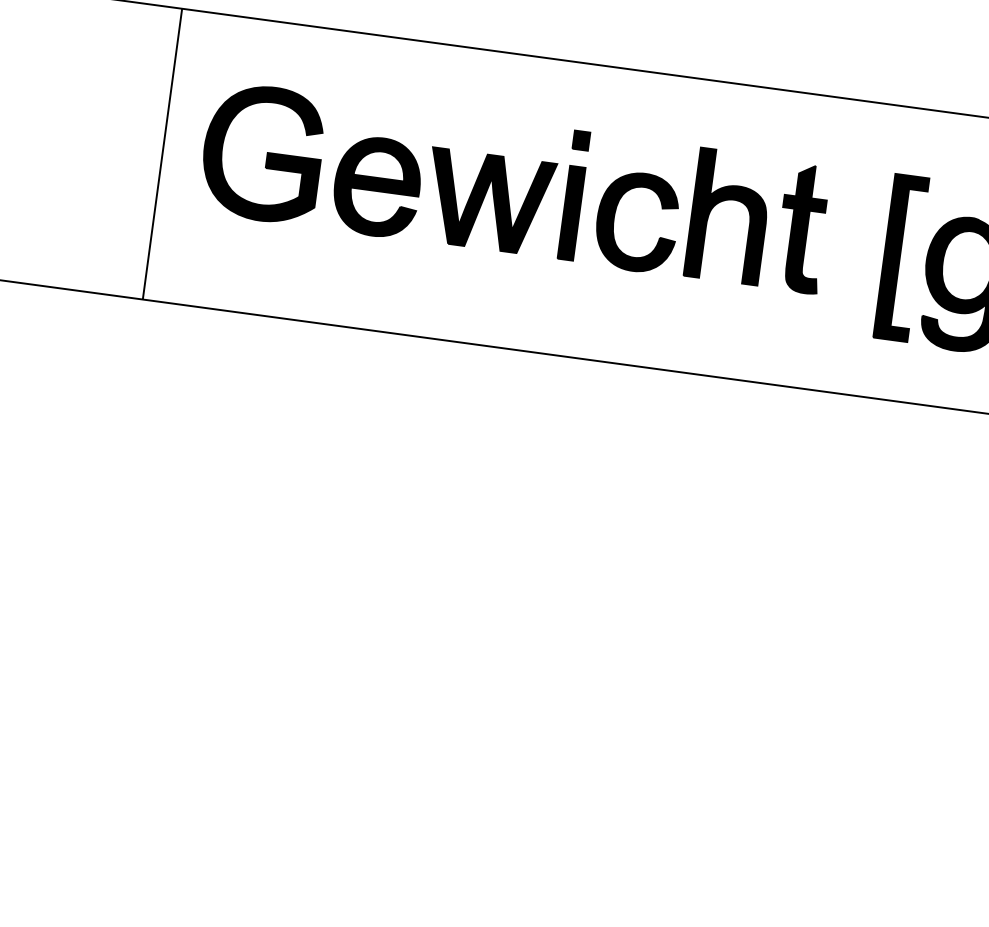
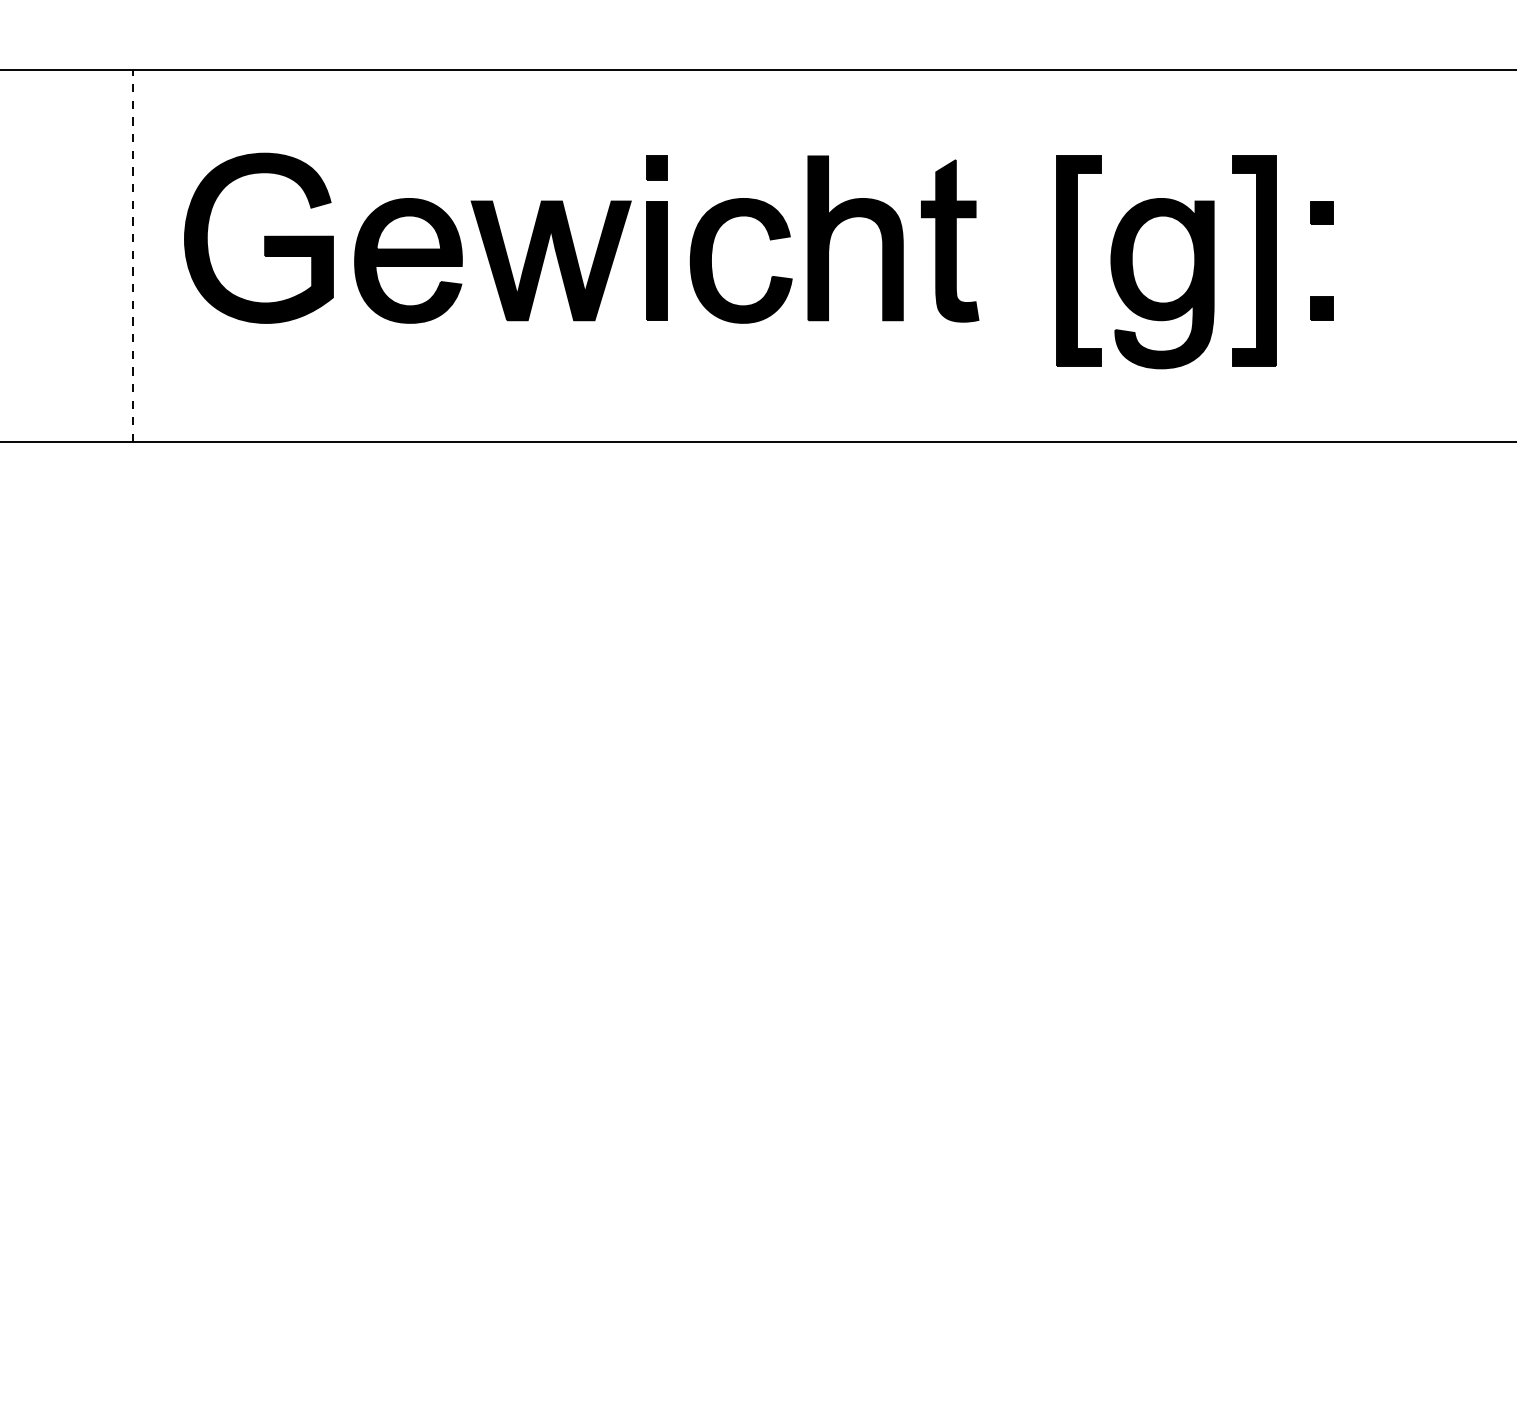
line: (162, 153) -> (133, 255), solid -> dashed

